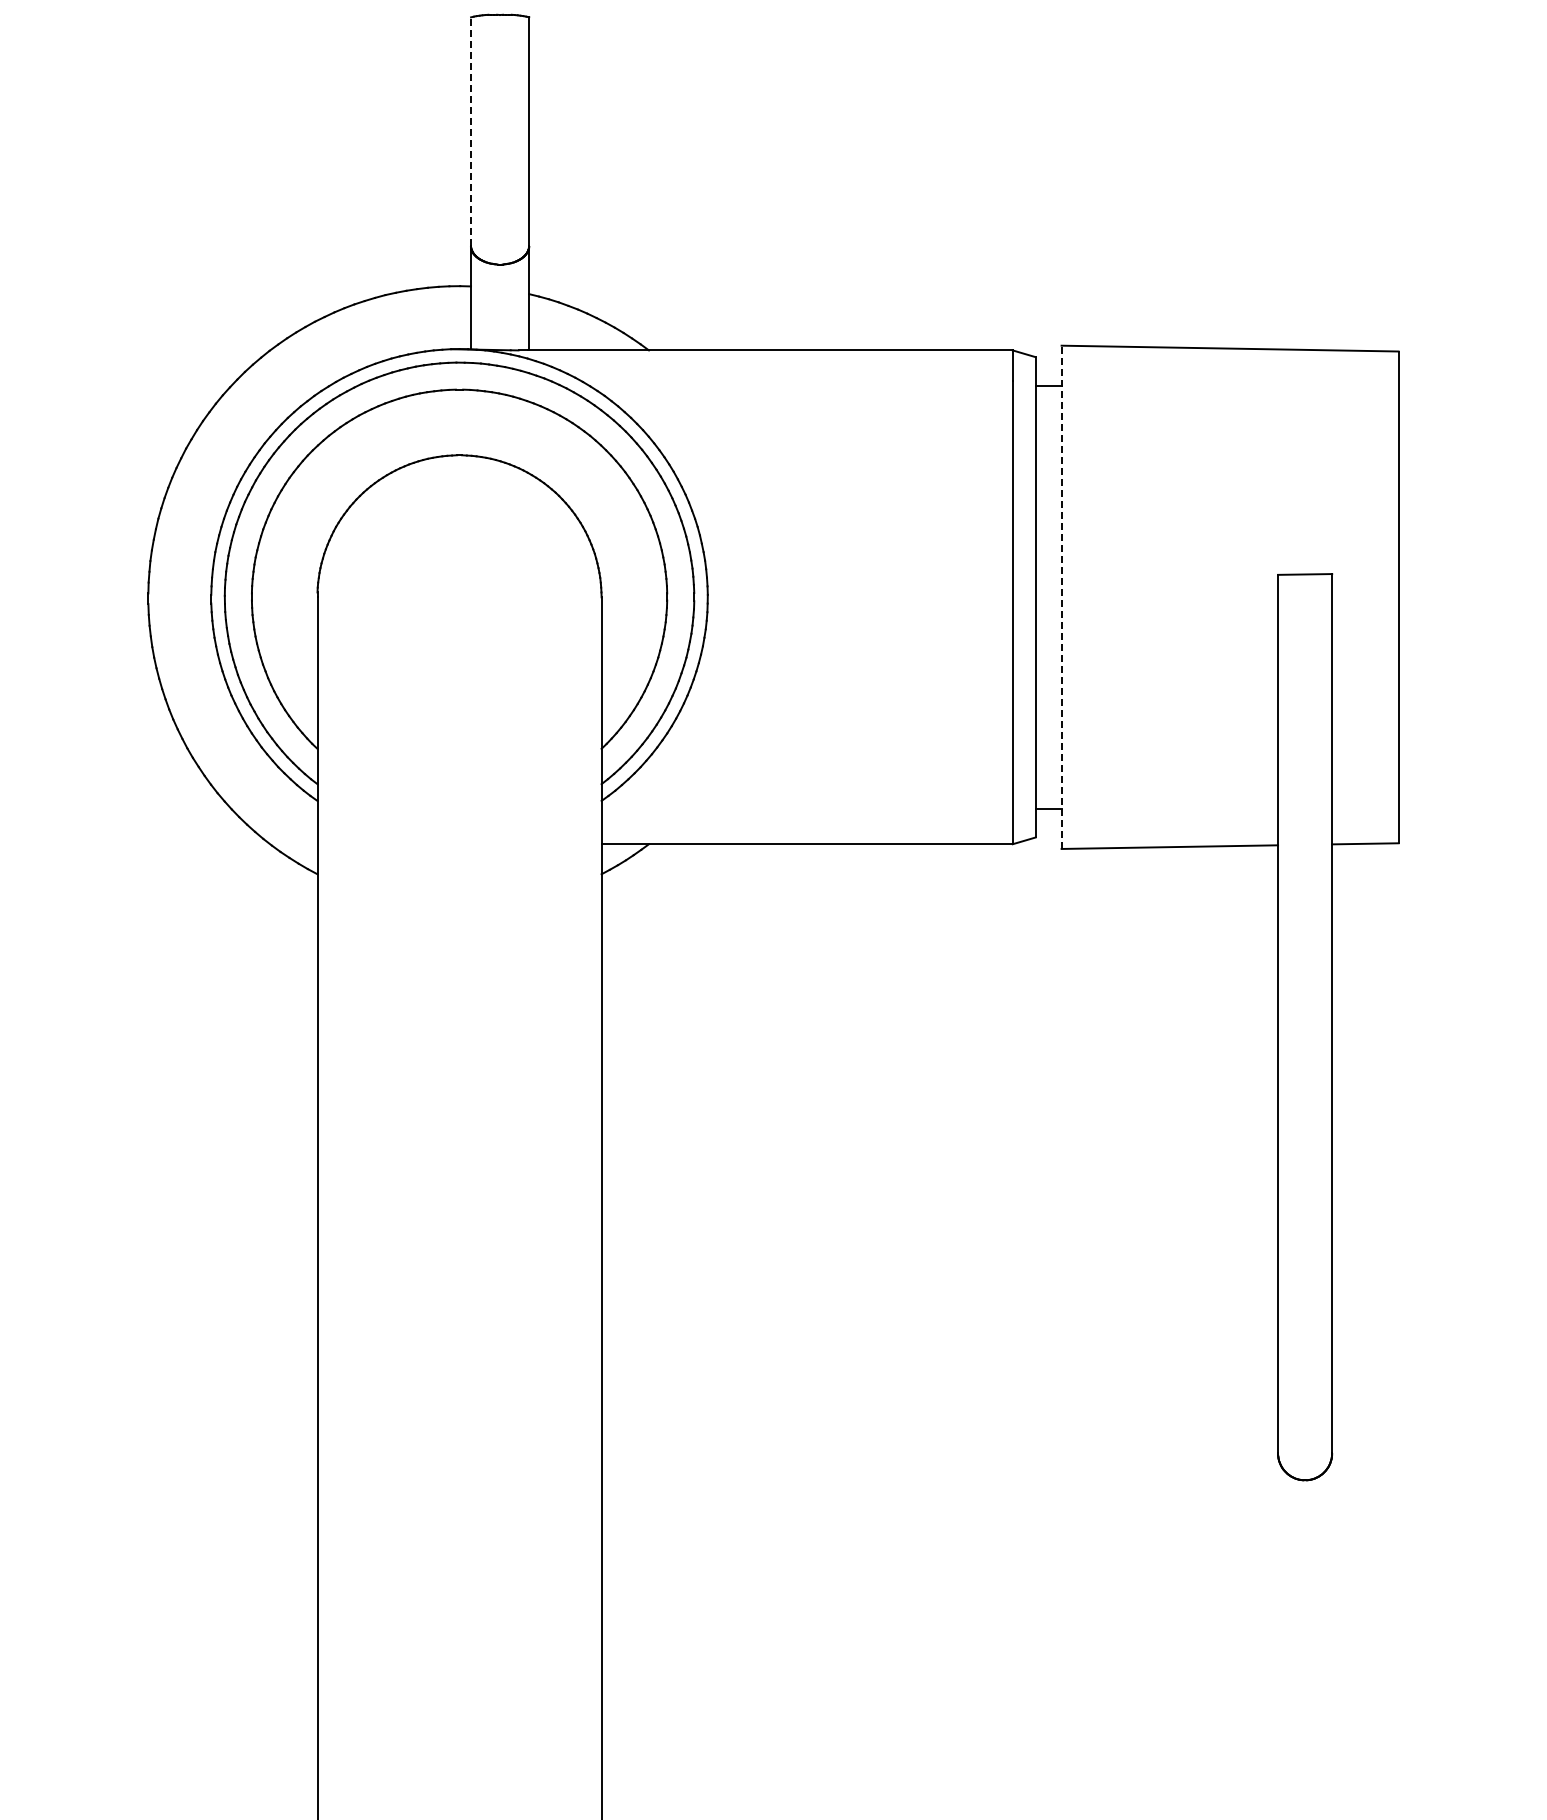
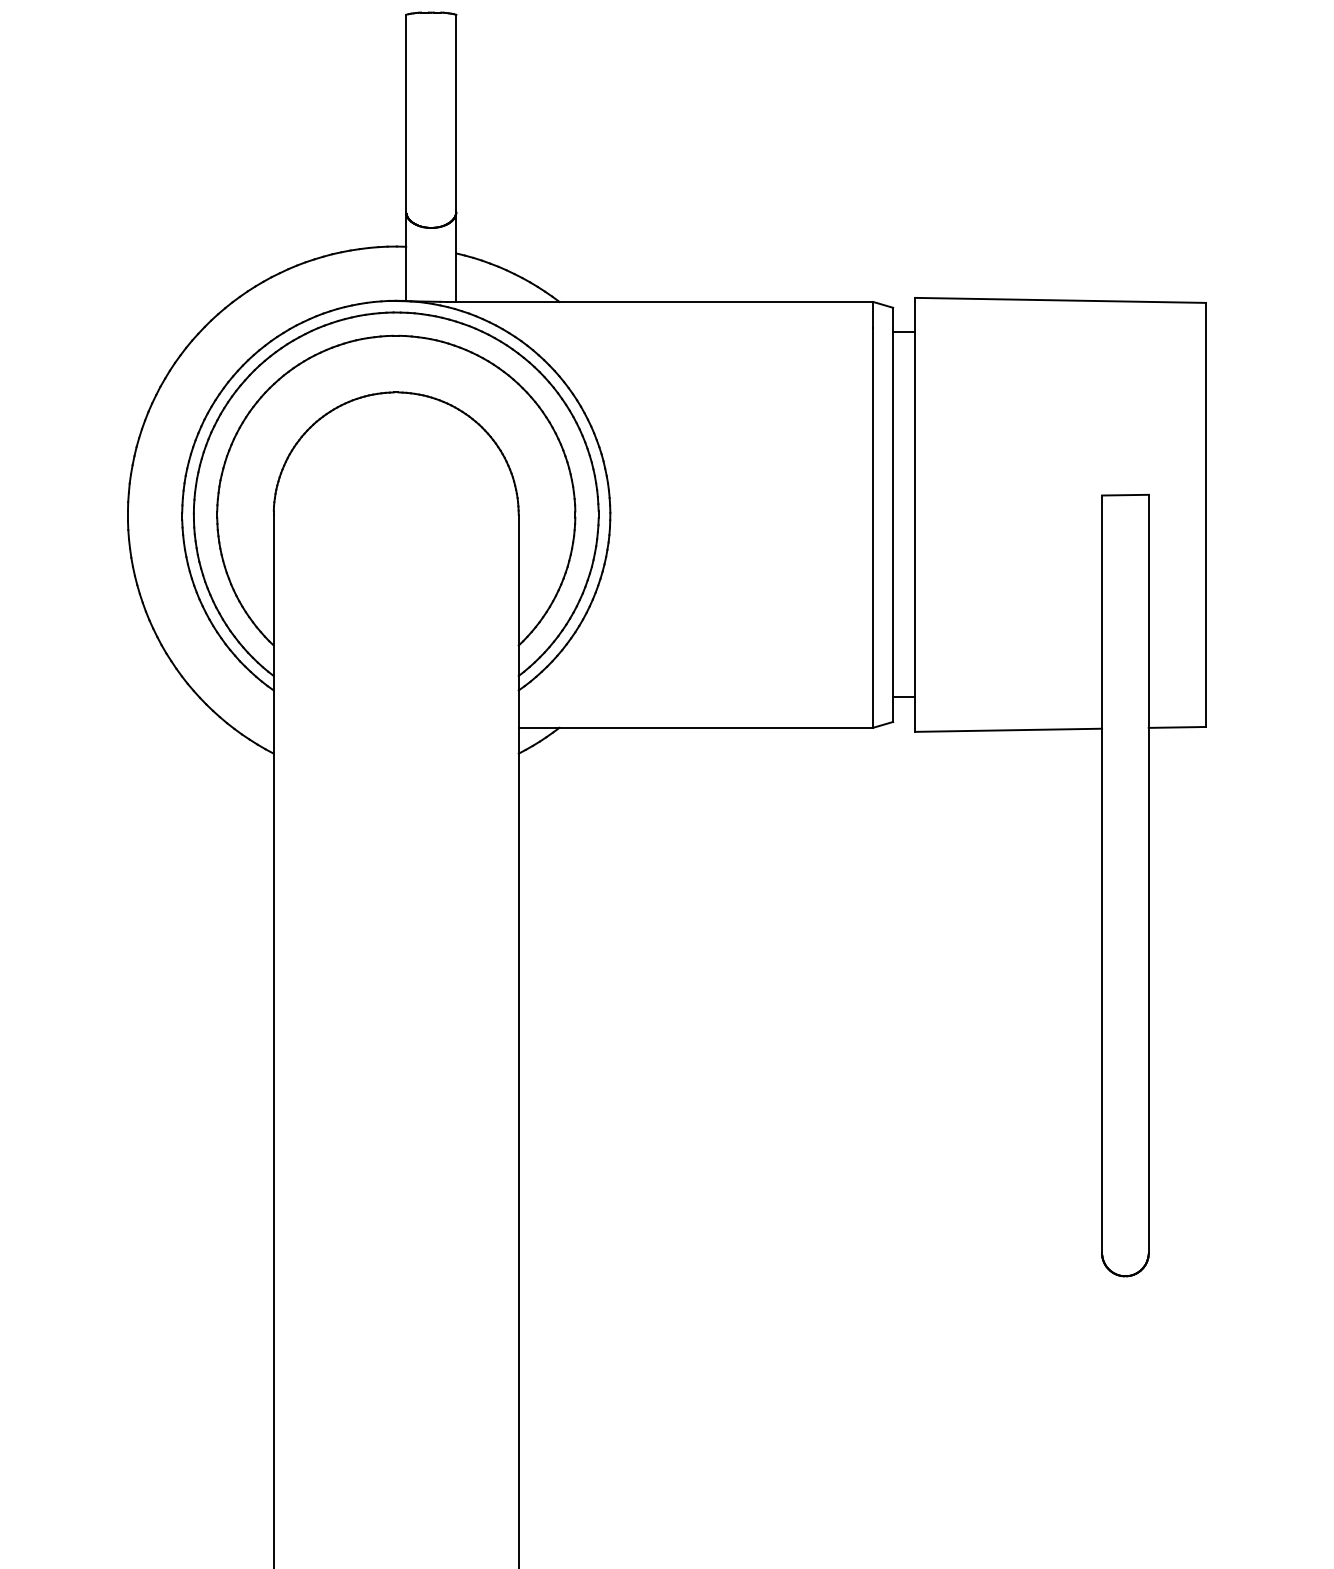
line: (471, 131) -> (406, 113), dashed -> solid
line: (1061, 597) -> (915, 515), dashed -> solid

